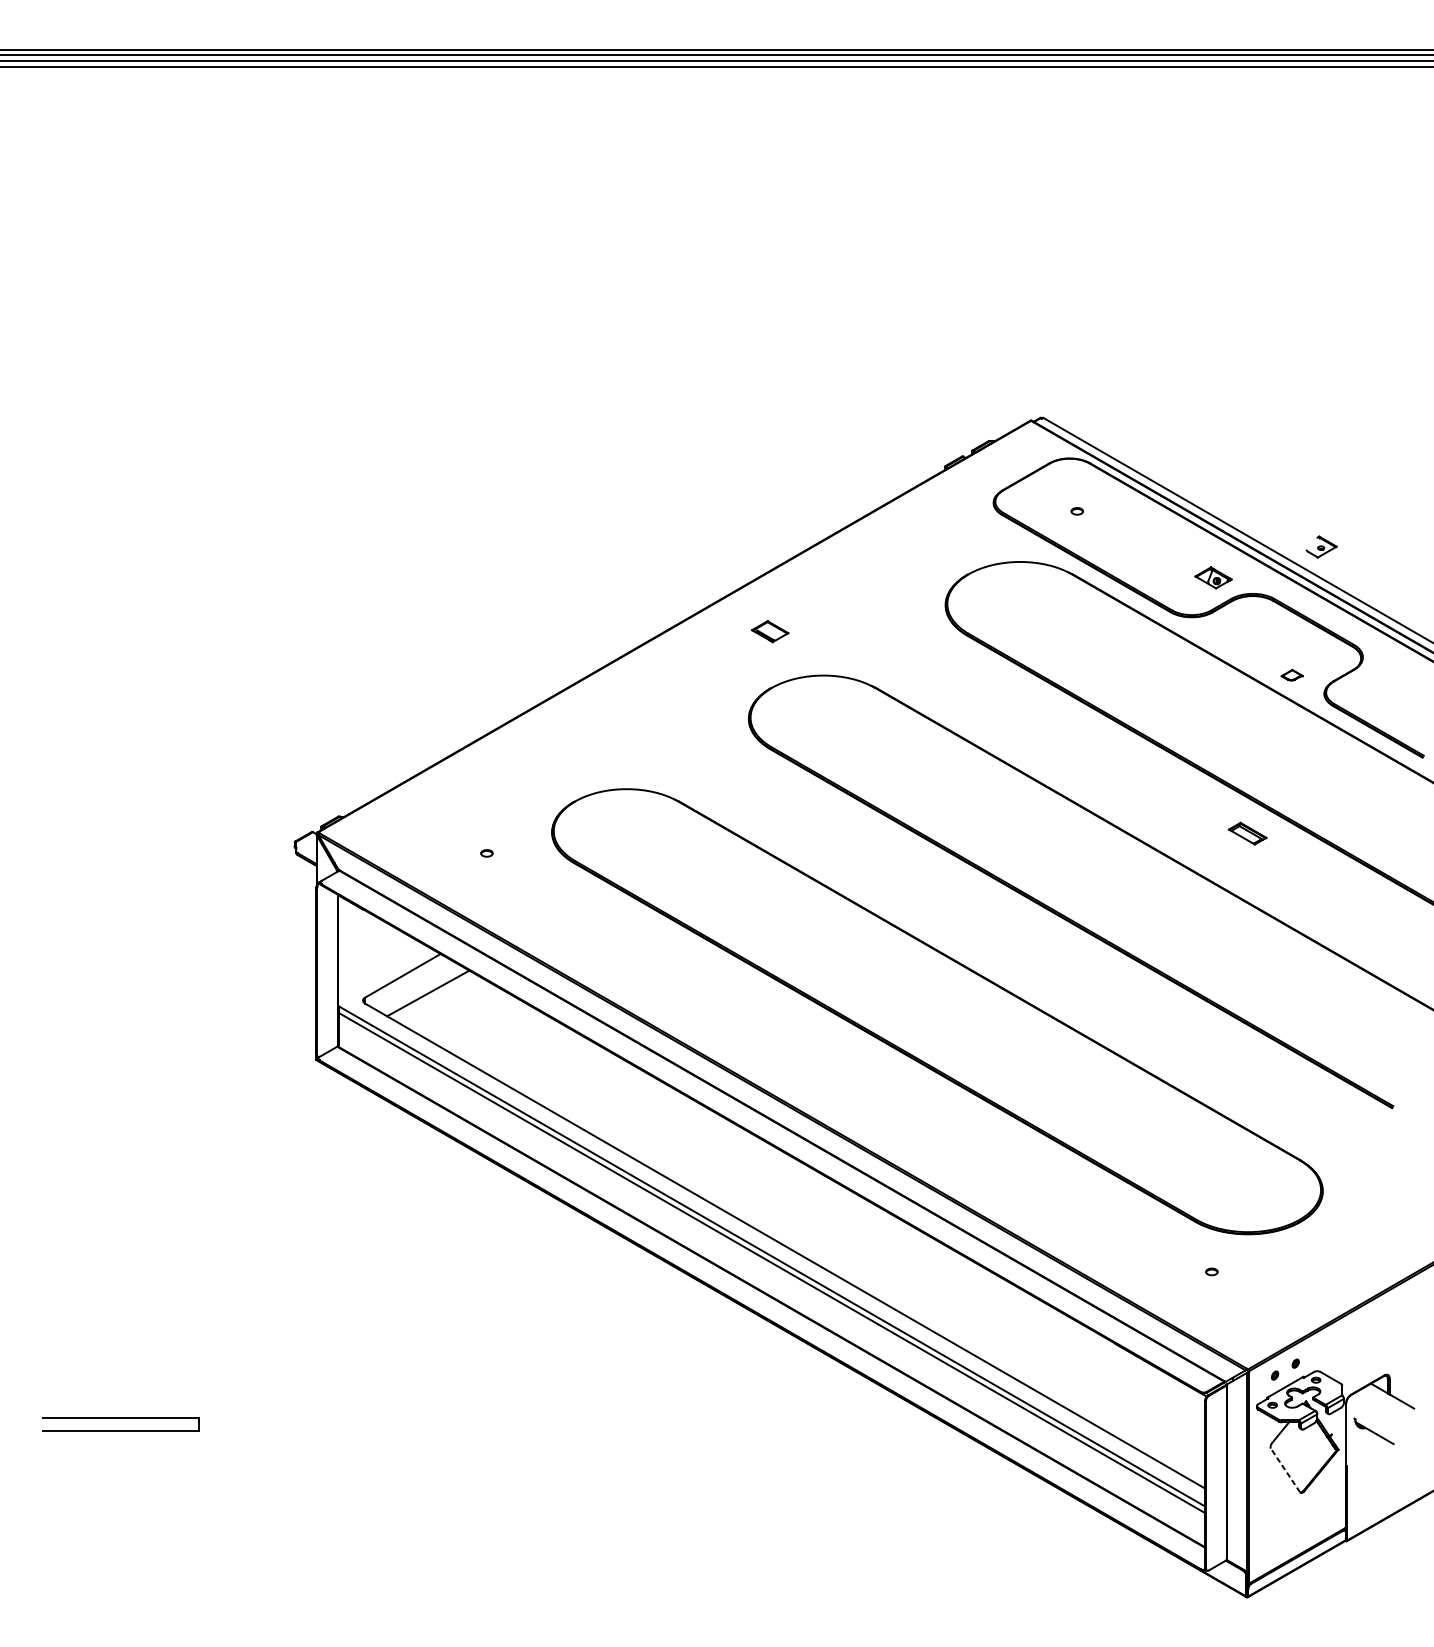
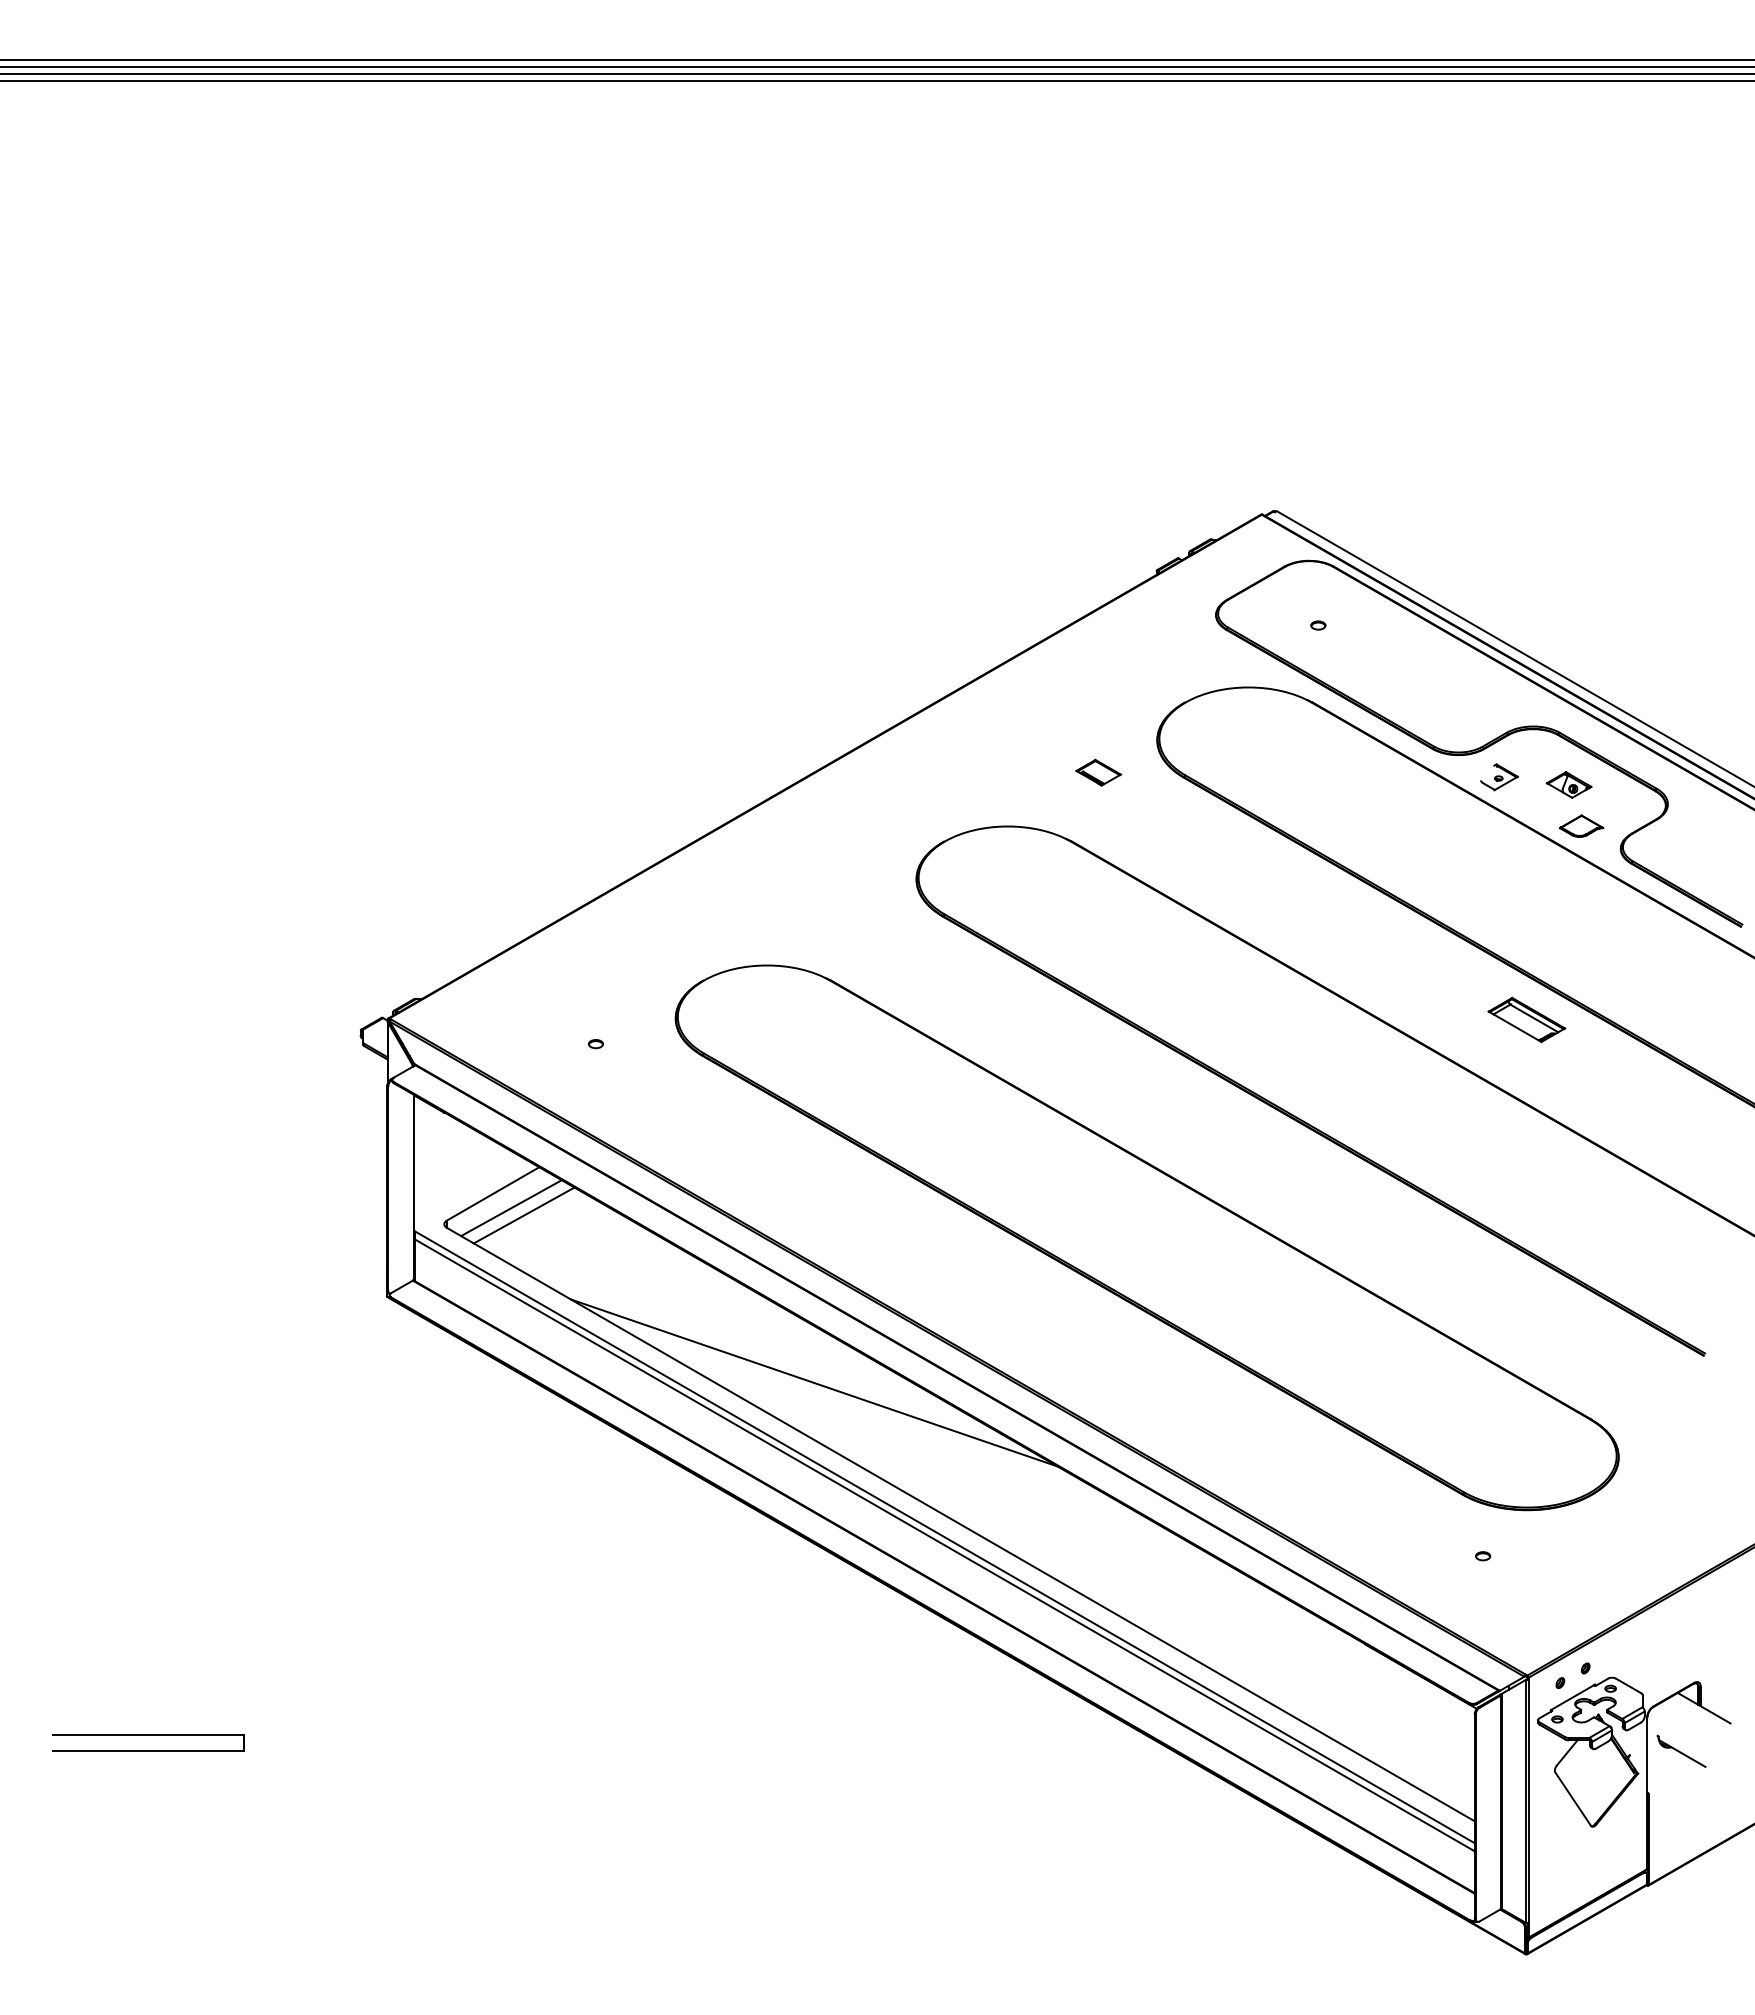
part: (1321, 547) -> (1499, 777), moved
part: (1213, 577) -> (1568, 784), moved
part: (770, 631) -> (1098, 772), moved
part: (1292, 674) -> (1581, 825), size x1.67
part: (1247, 833) -> (1526, 1019), size x1.67
line: (417, 987) -> (511, 1208), added
line: (664, 1129) -> (813, 1382), added
line: (1284, 1469) -> (1572, 1798), dashed -> solid

